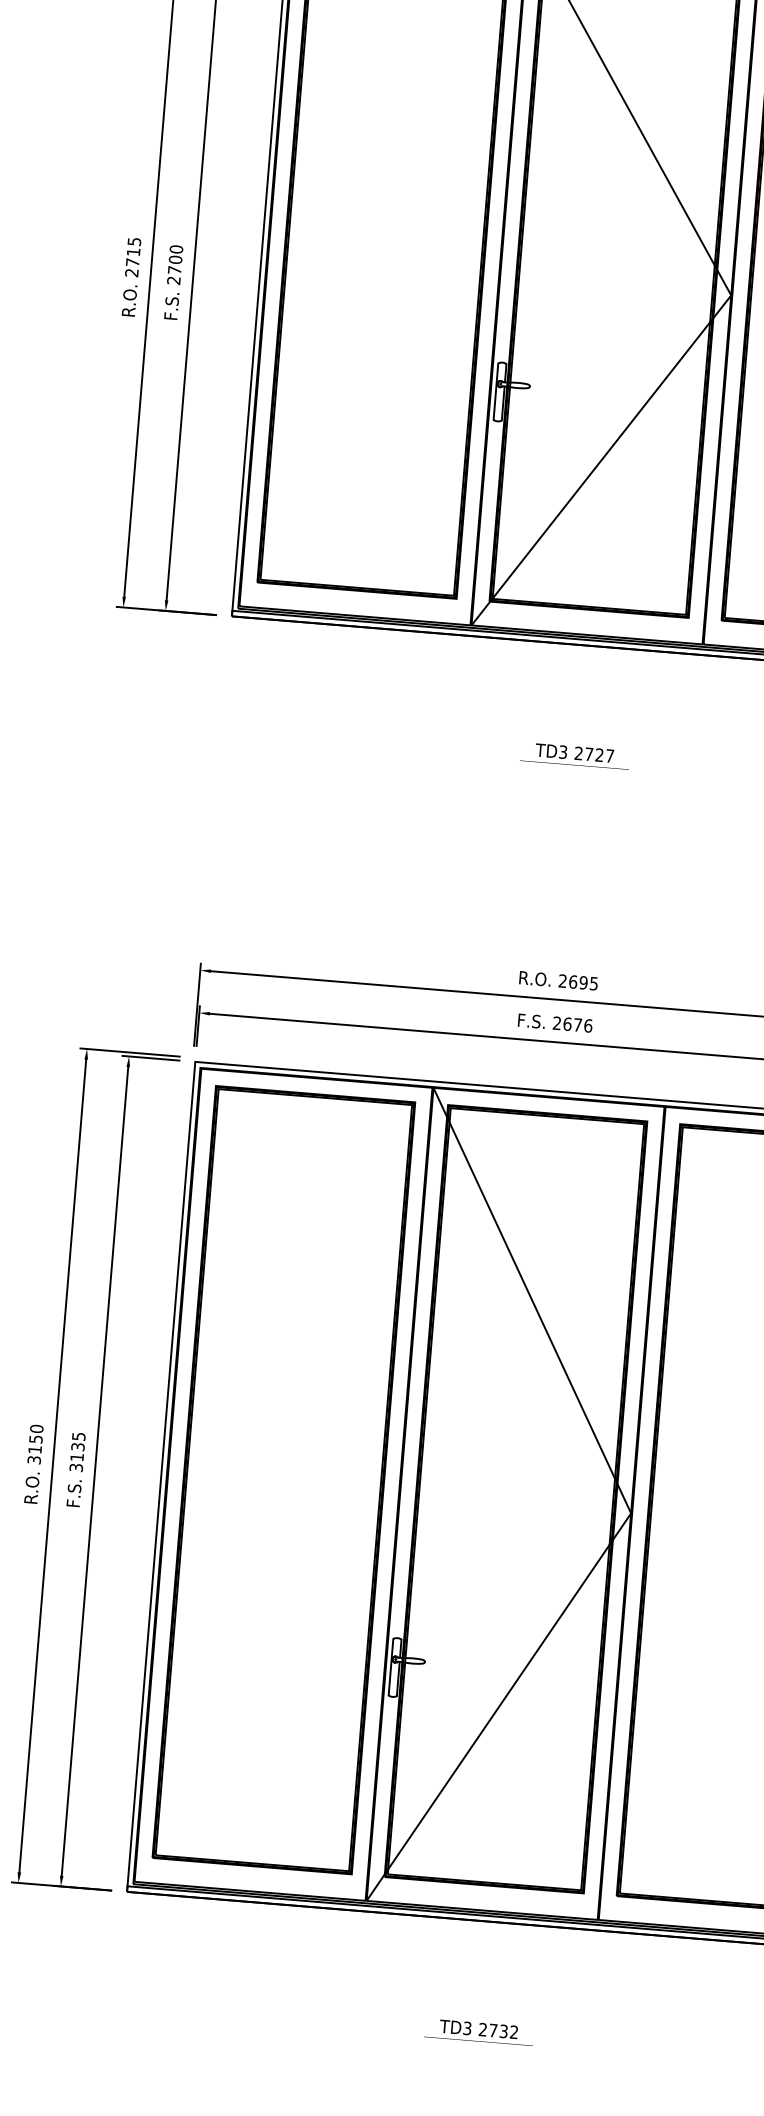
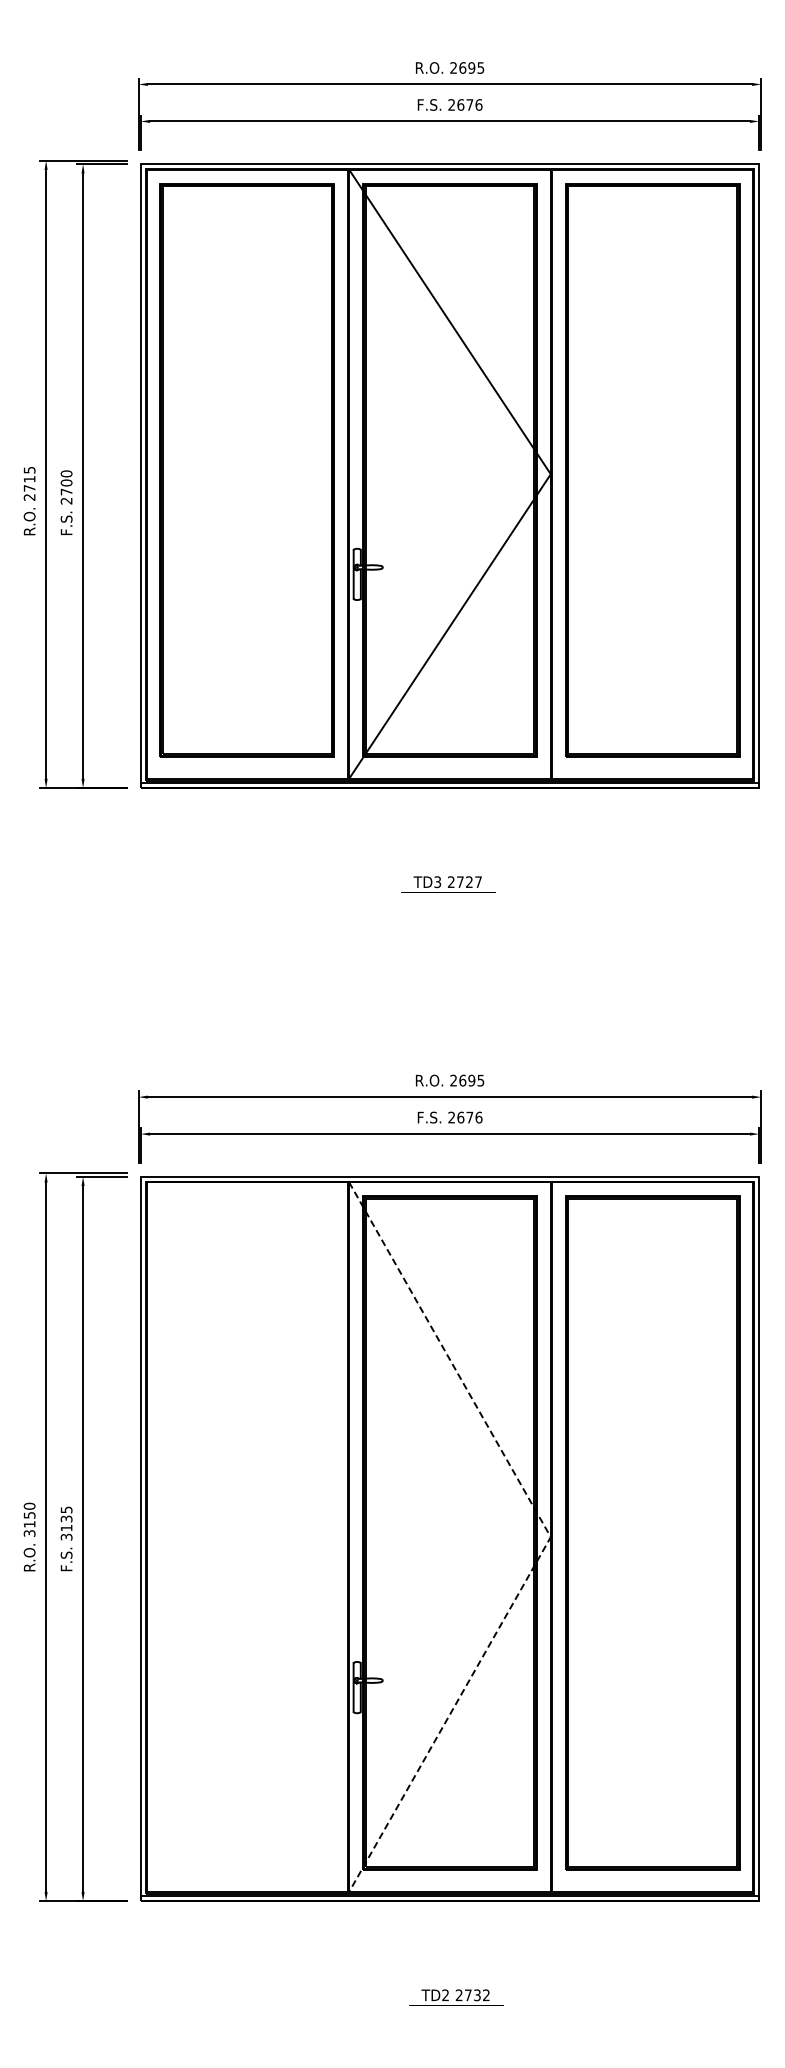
part: (282, 1479) -> (246, 1532), removed
line: (630, 1513) -> (550, 1537), solid -> dashed
text: (467, 2028) -> (445, 1995), TD3 -> TD2

